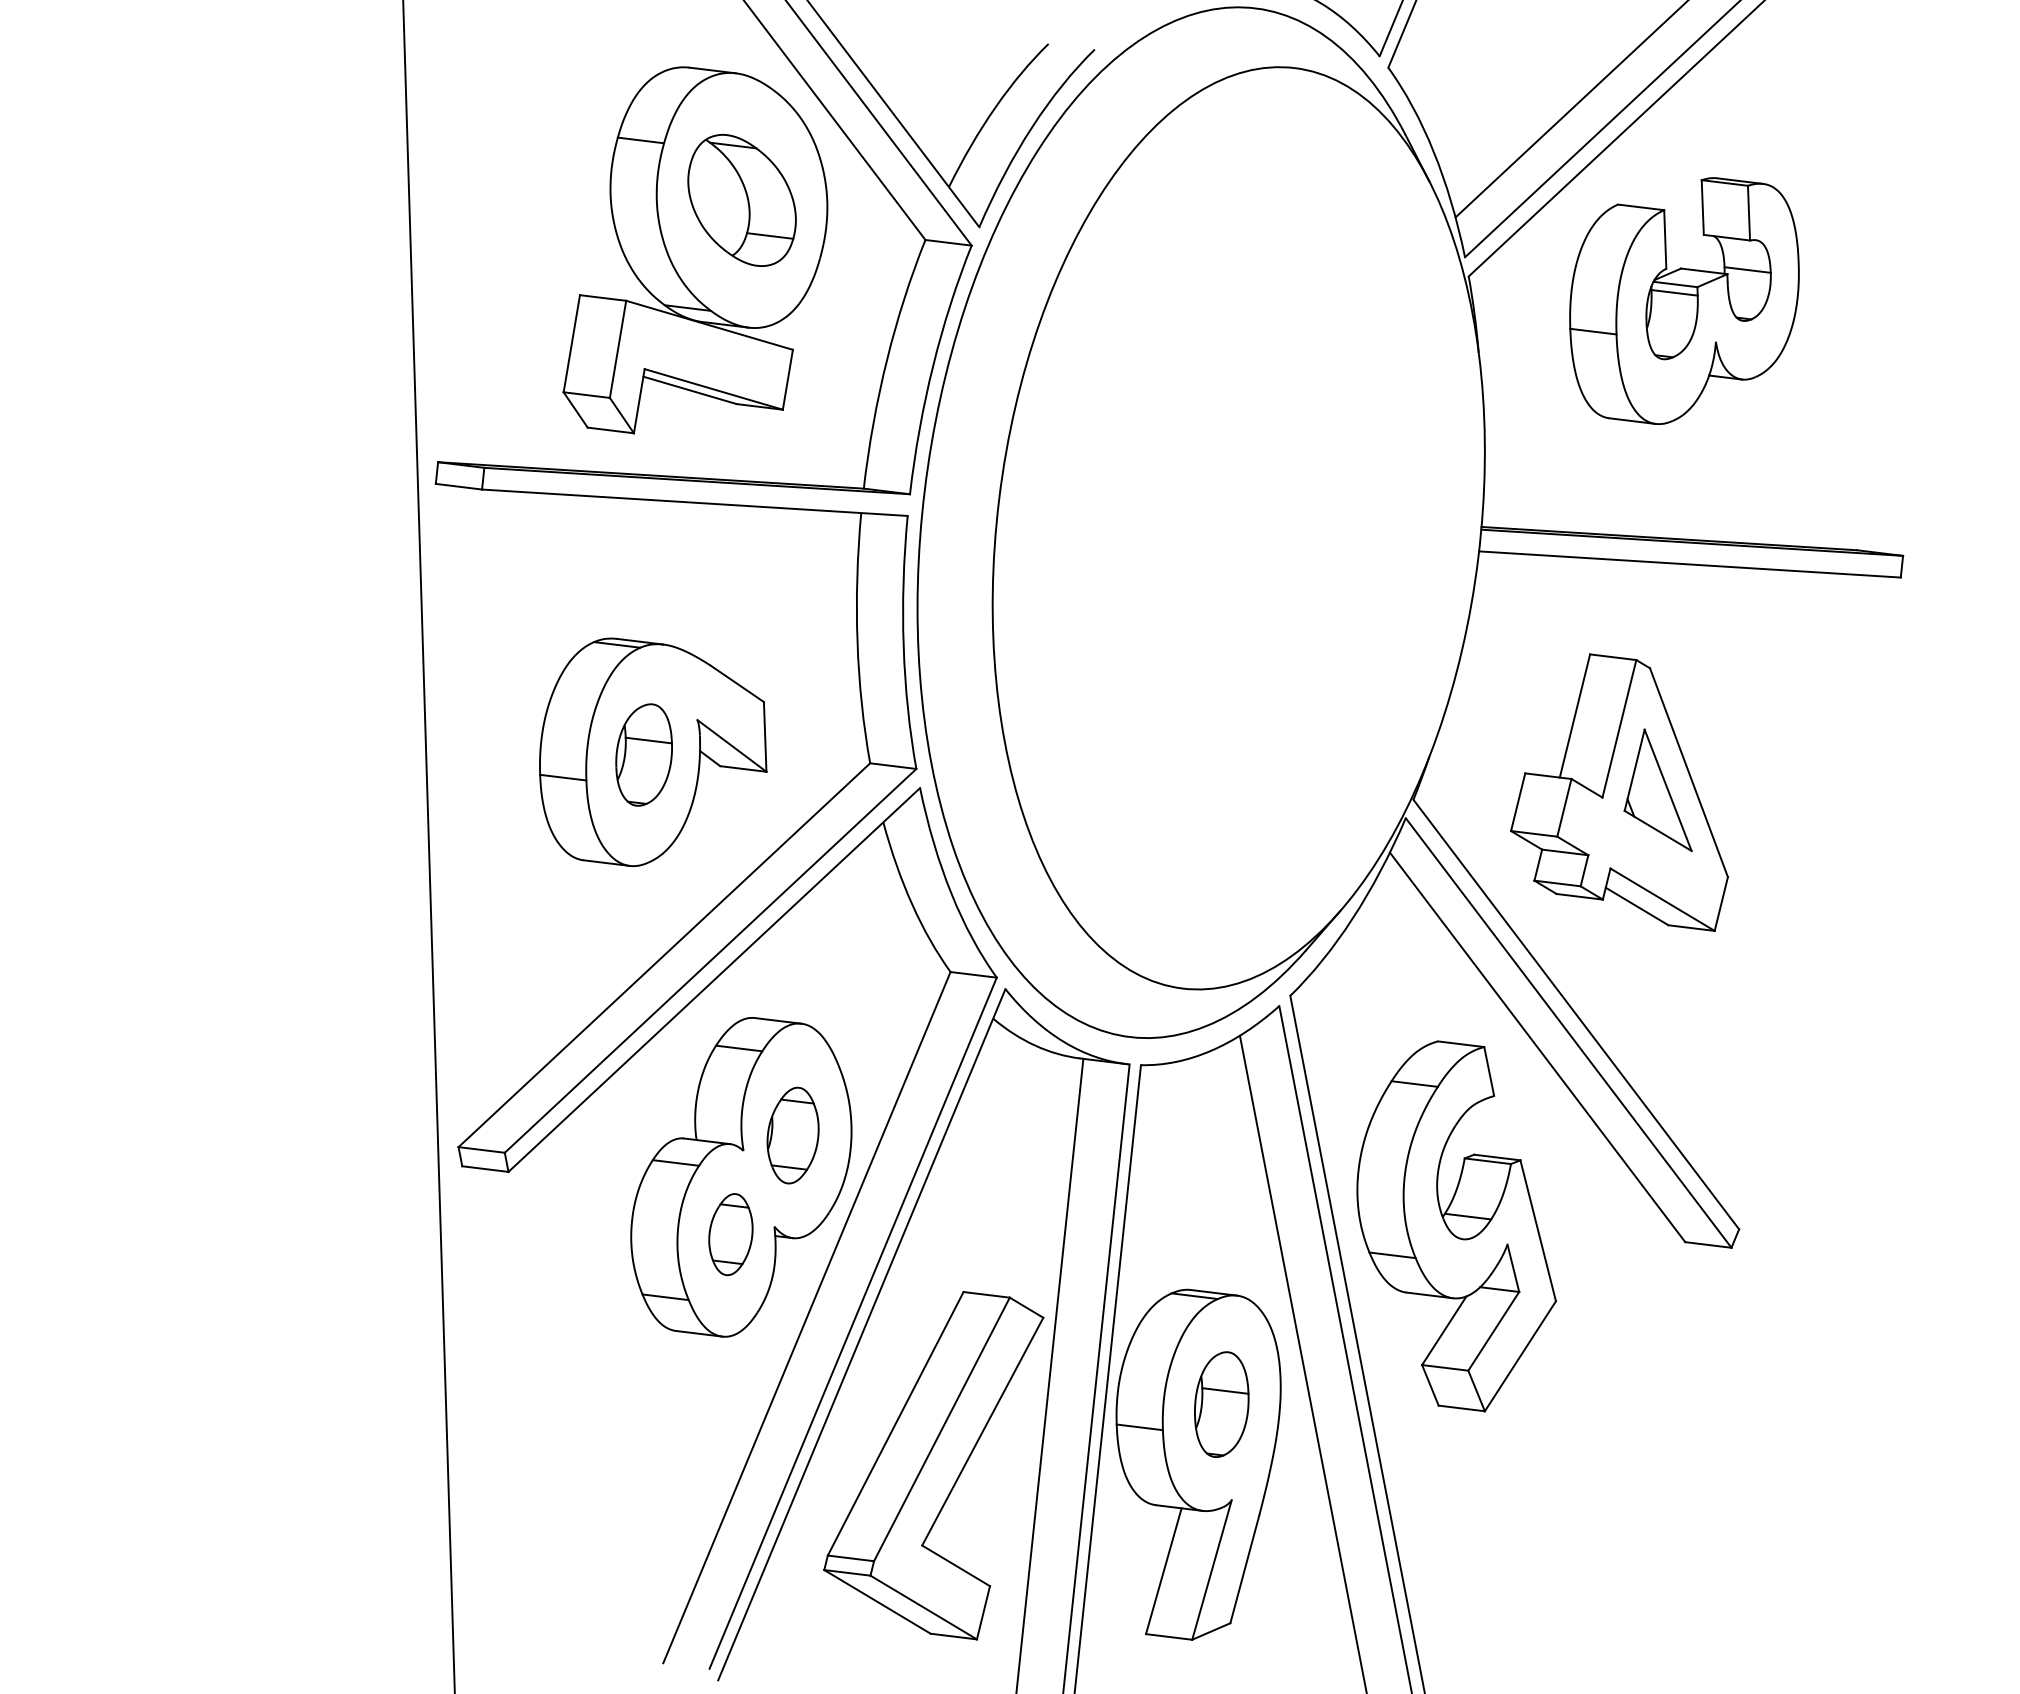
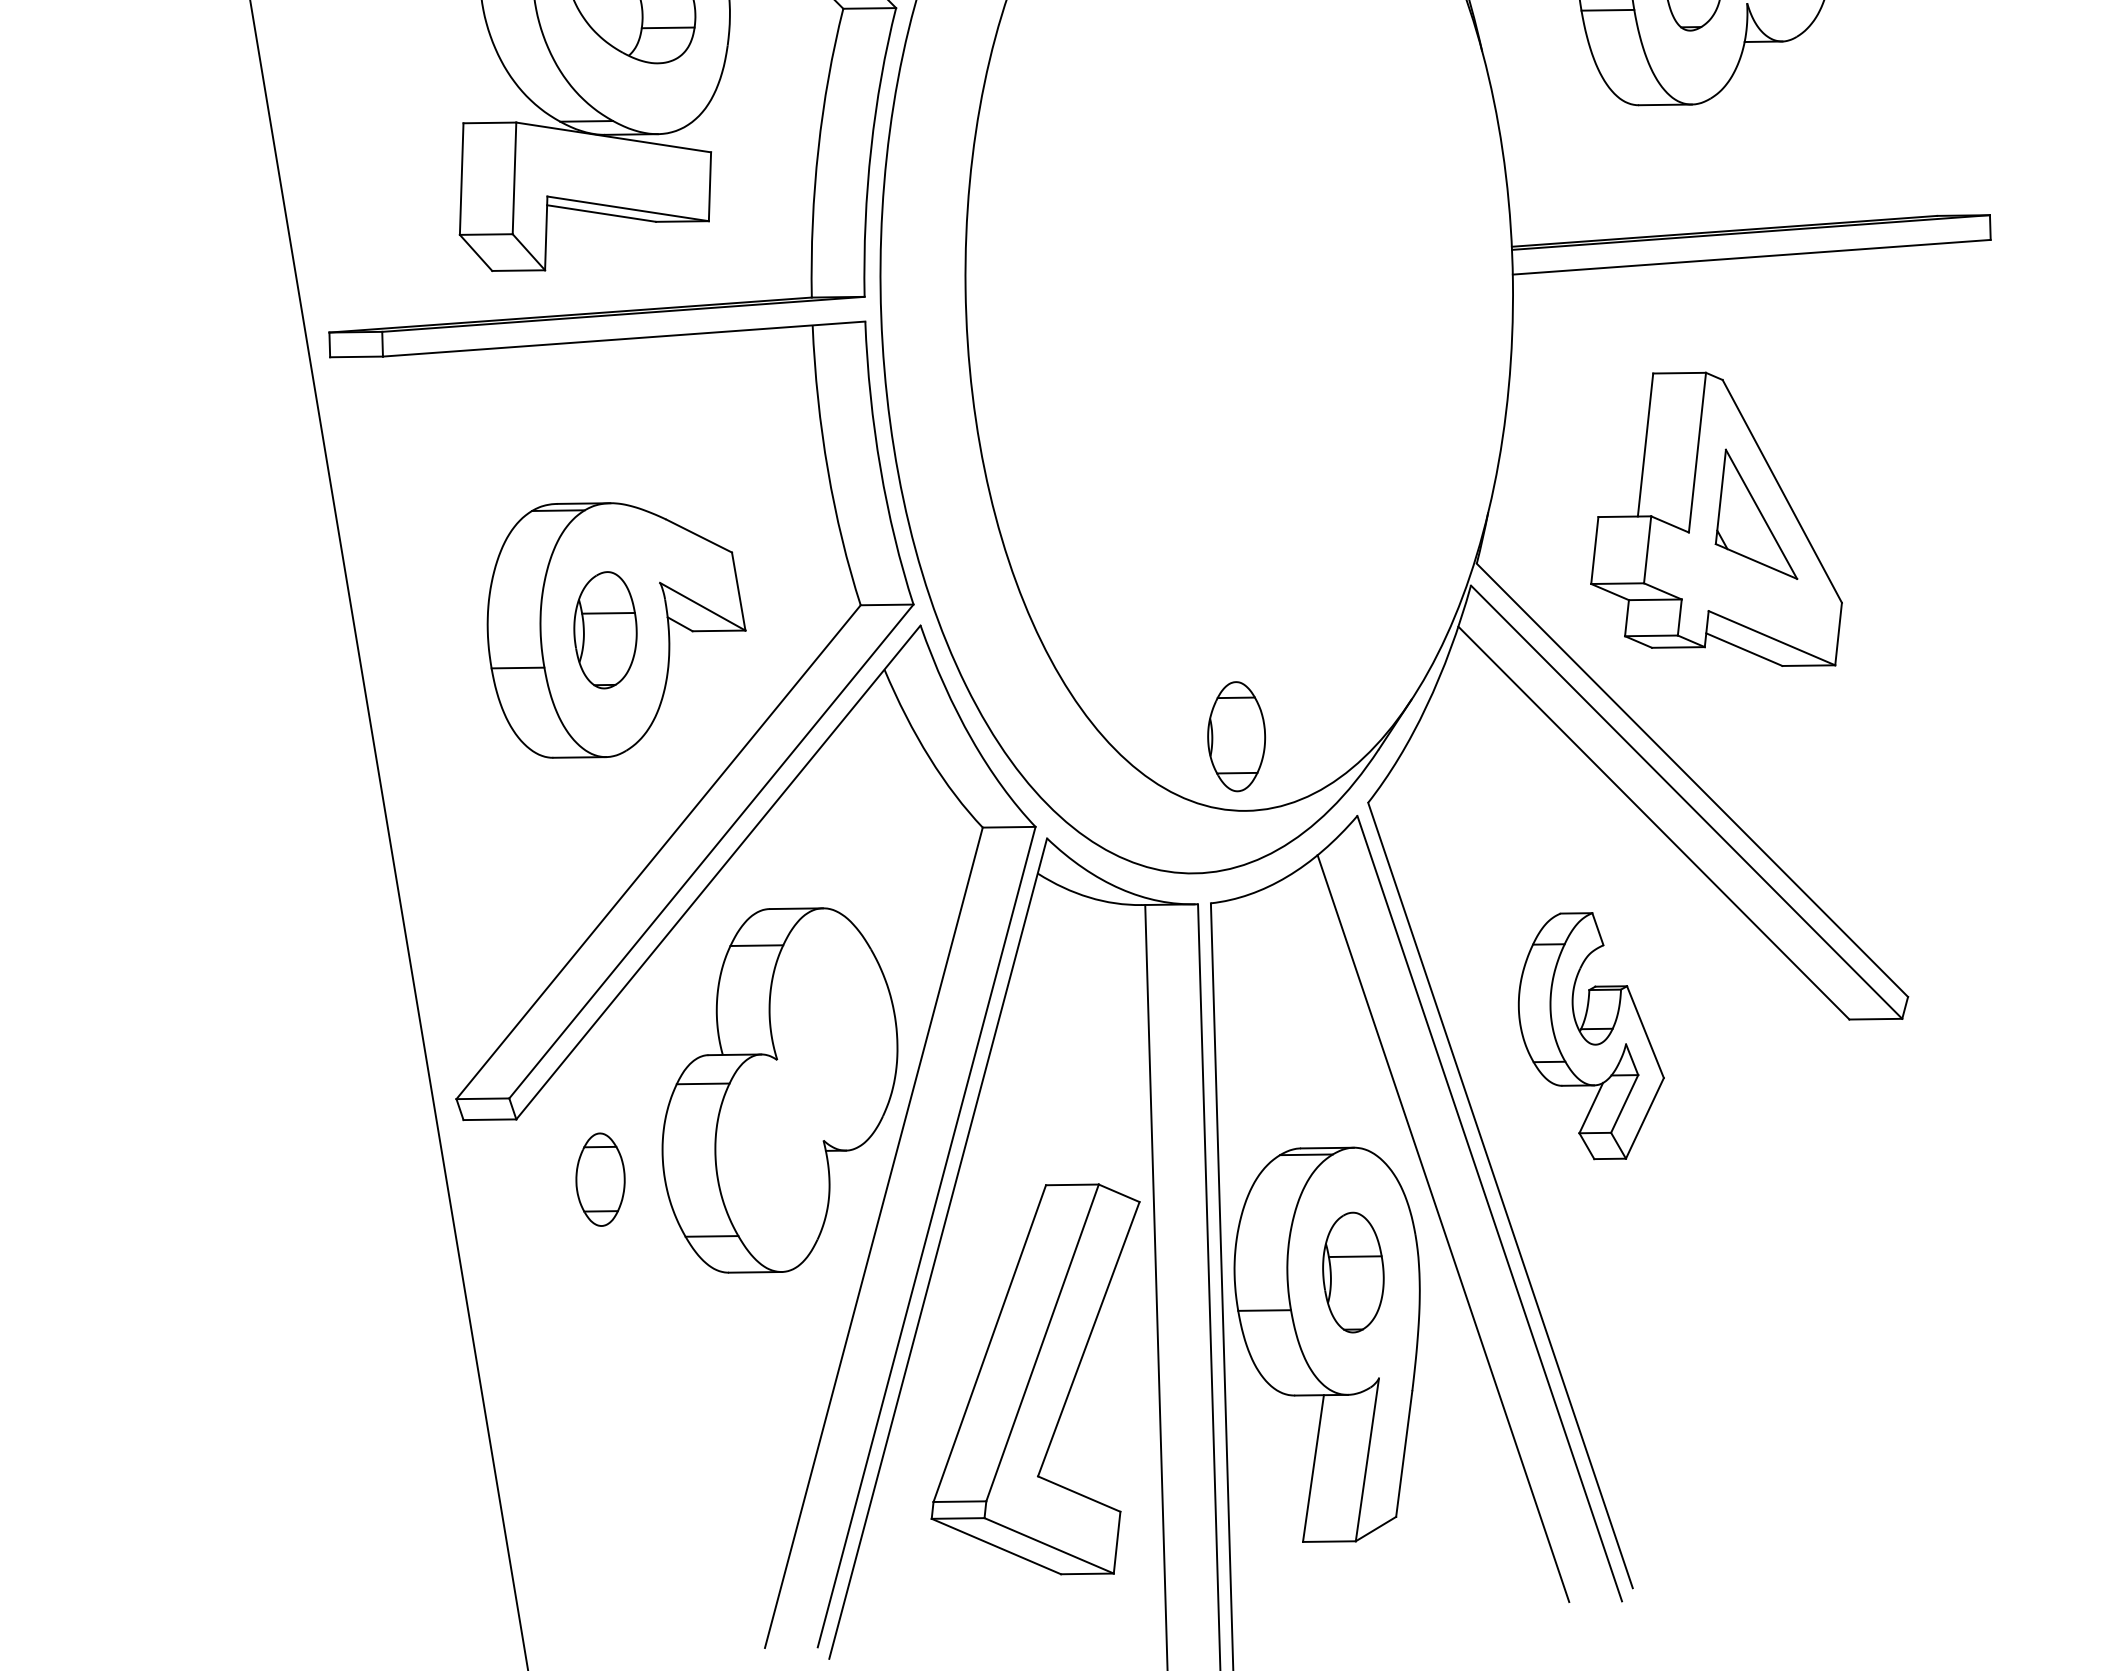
part: (792, 1135) -> (1235, 736), moved
part: (1456, 1226) -> (1589, 1036), size x0.6
part: (730, 1234) -> (600, 1179), moved

